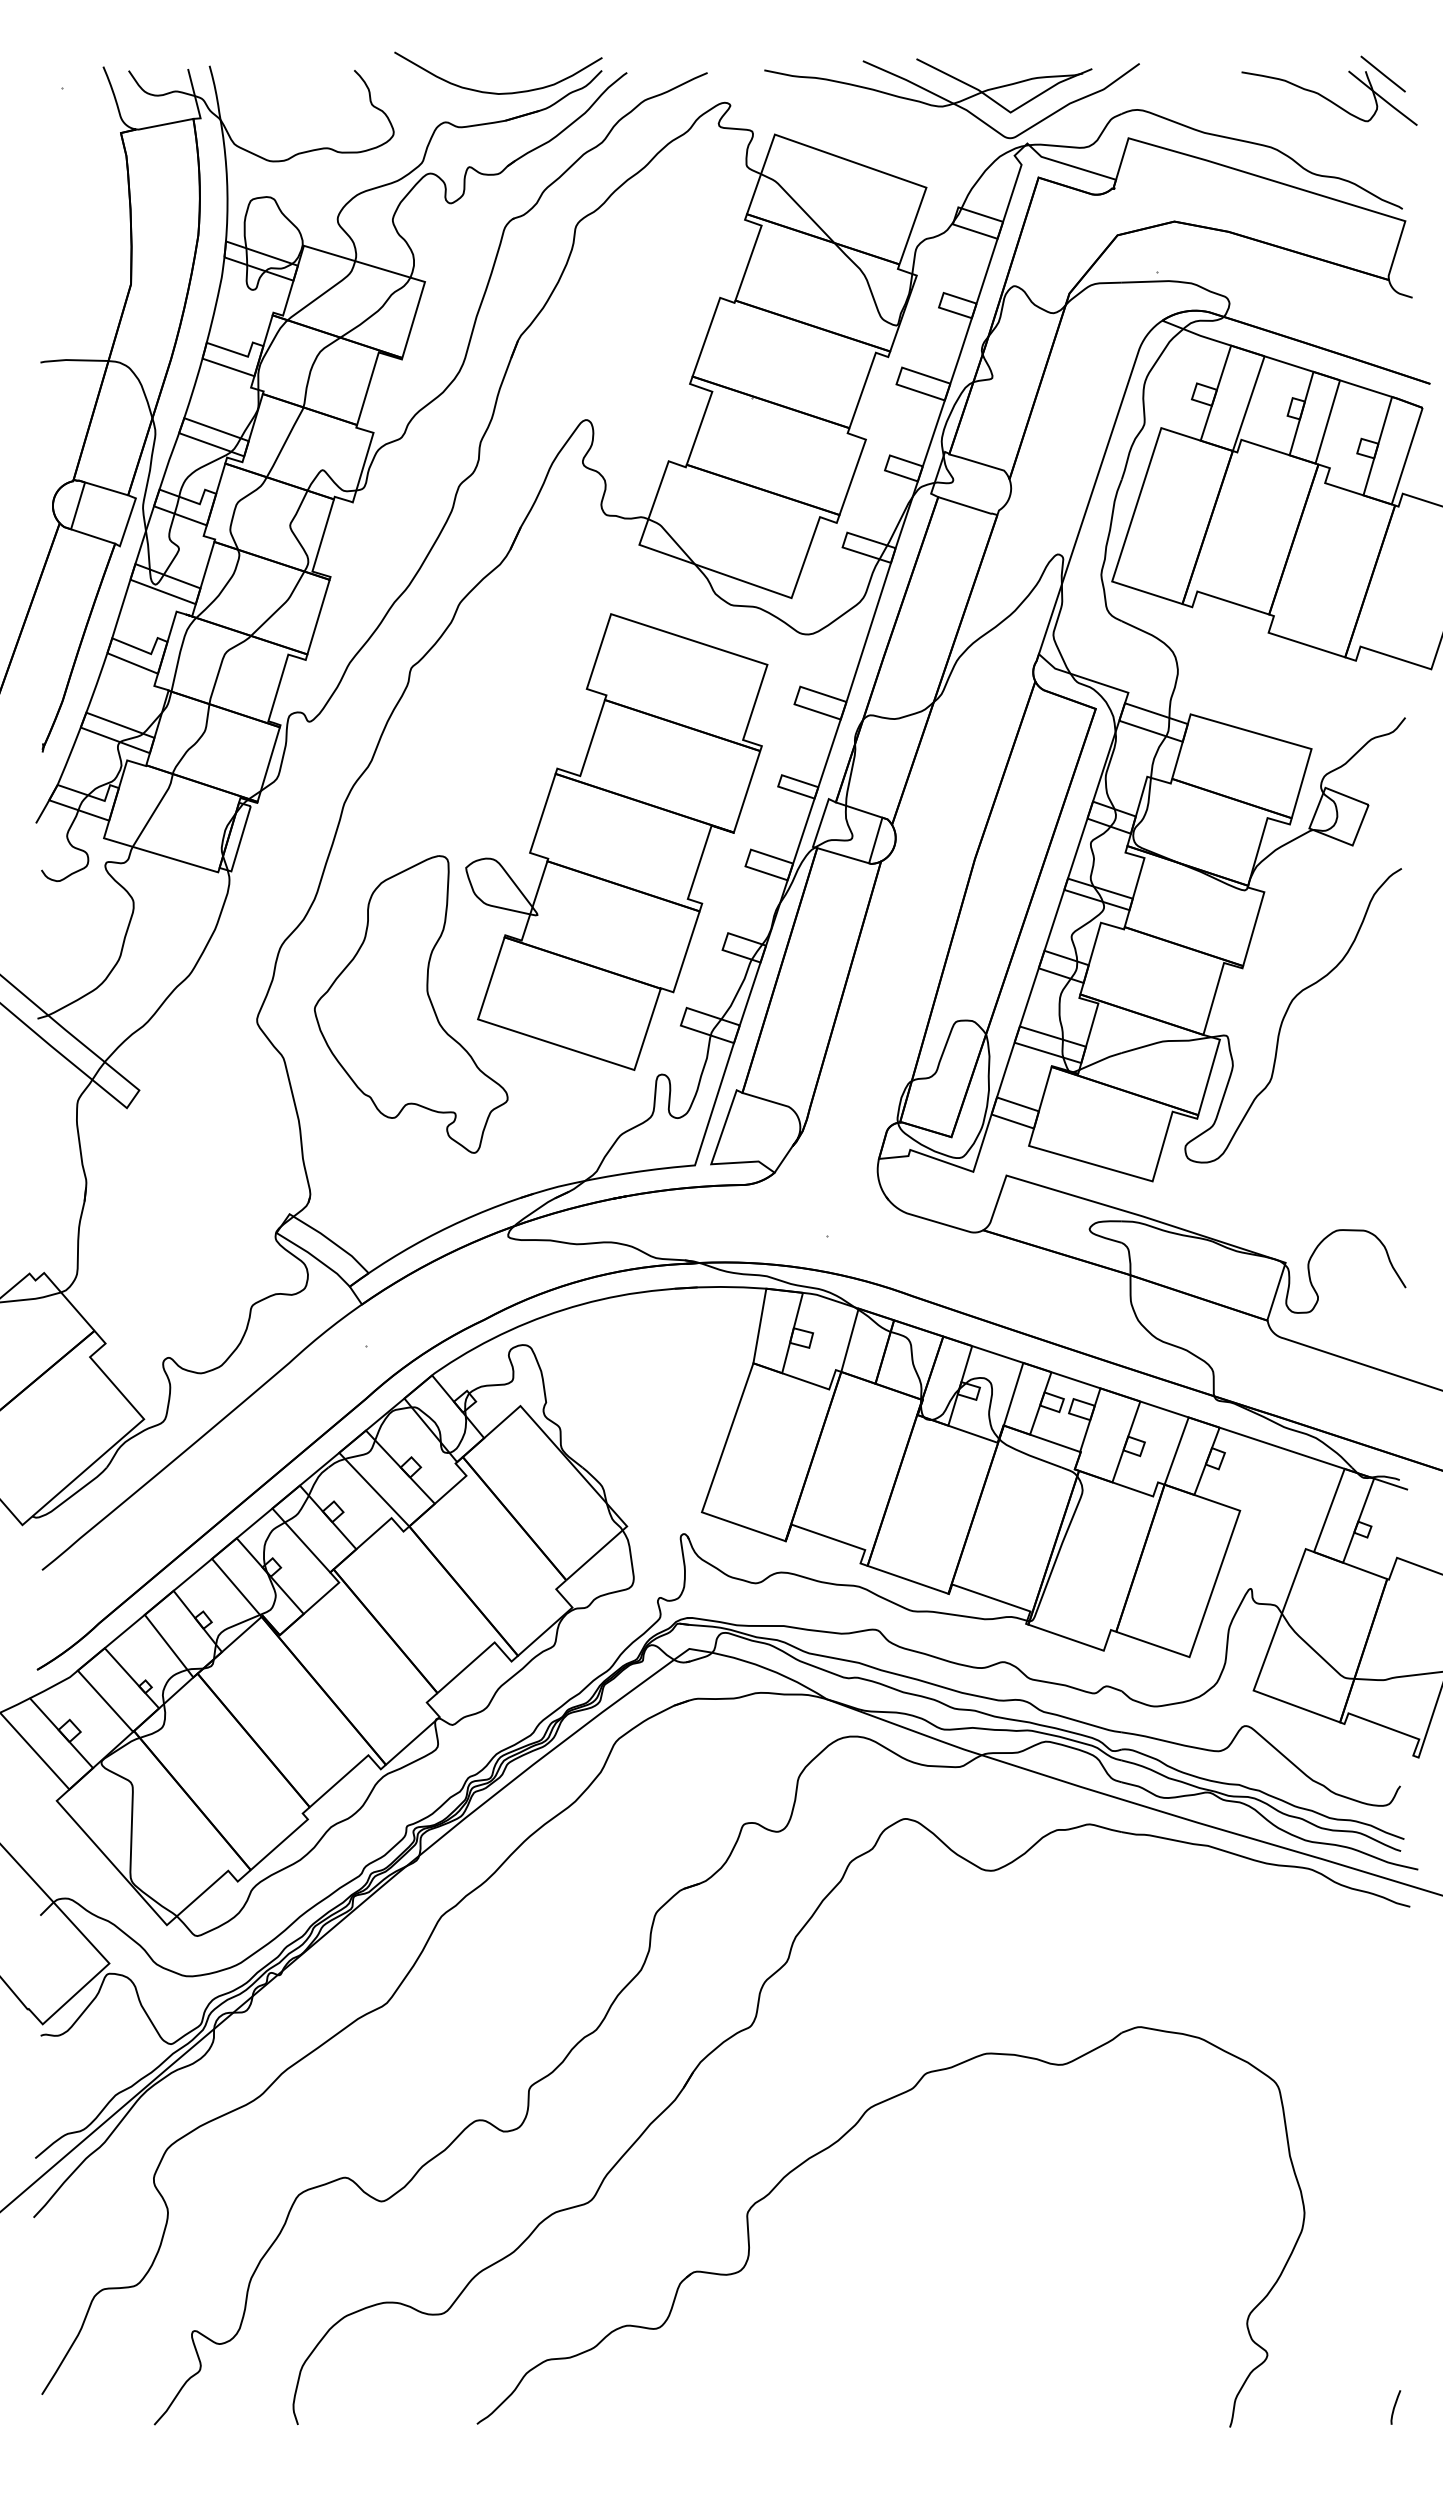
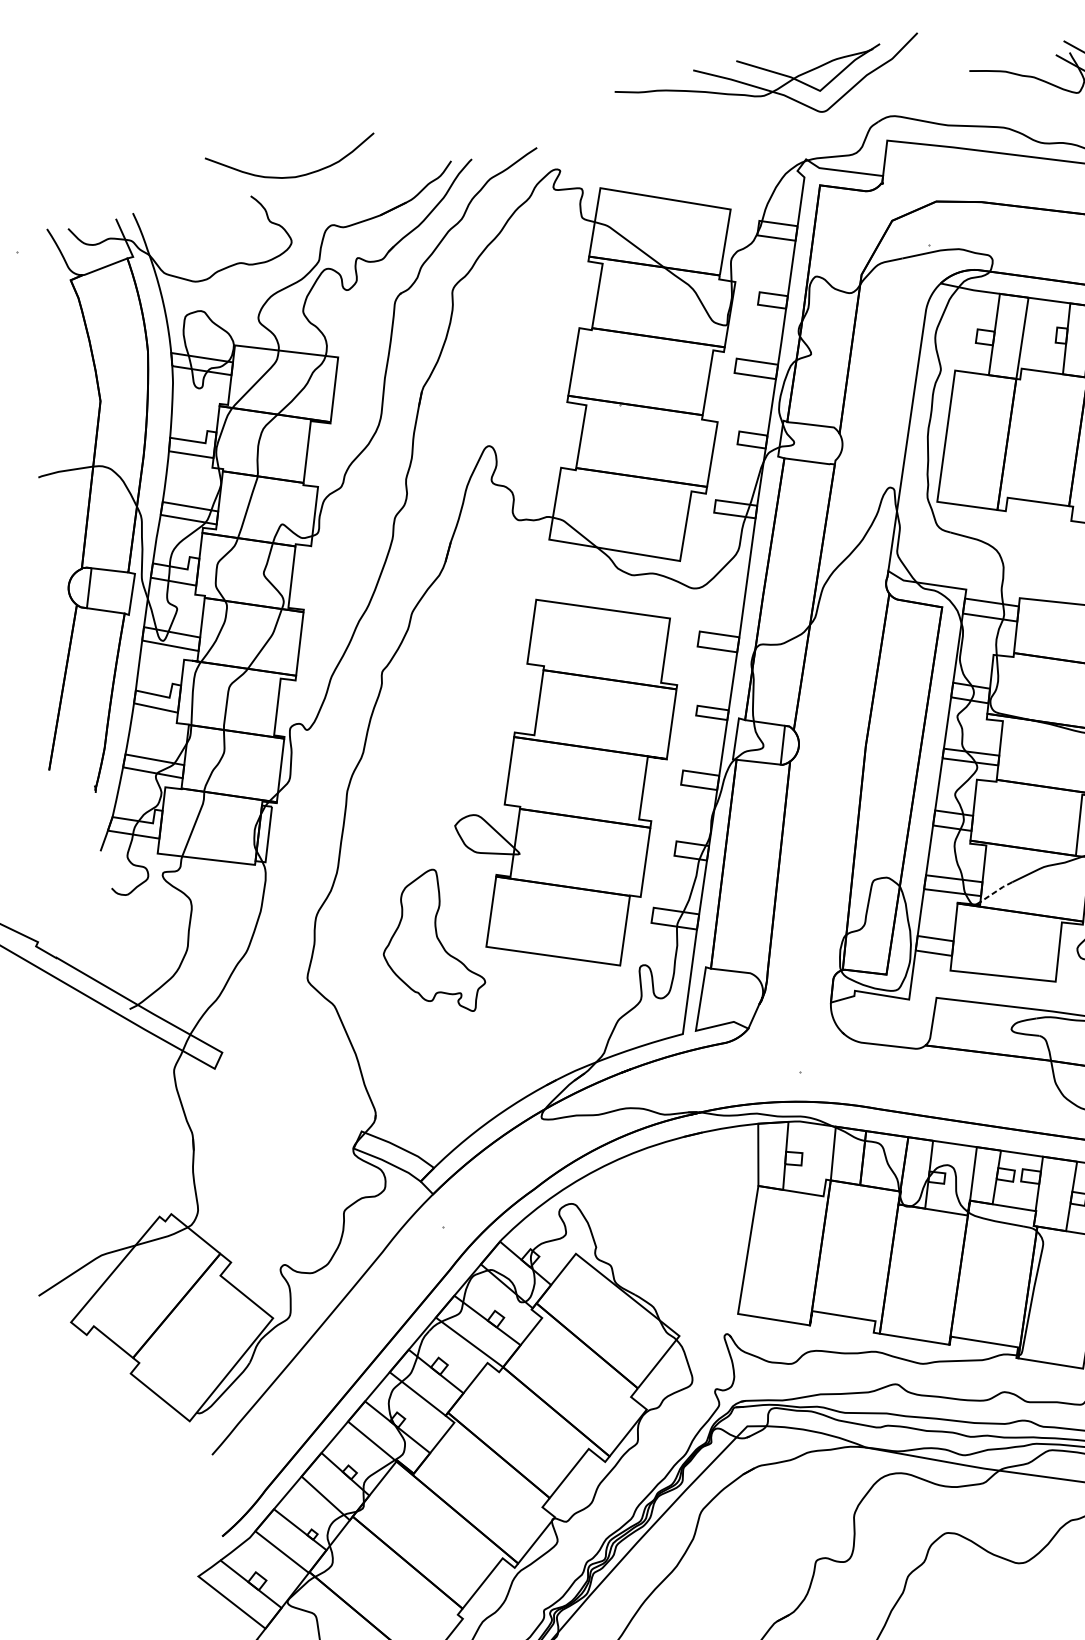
curve: (496, 92) -> (293, 176), moved
part: (951, 98) -> (770, 87), moved
part: (411, 1004) -> (430, 944), size x0.6
line: (1100, 1060) -> (996, 891), solid -> dashed

